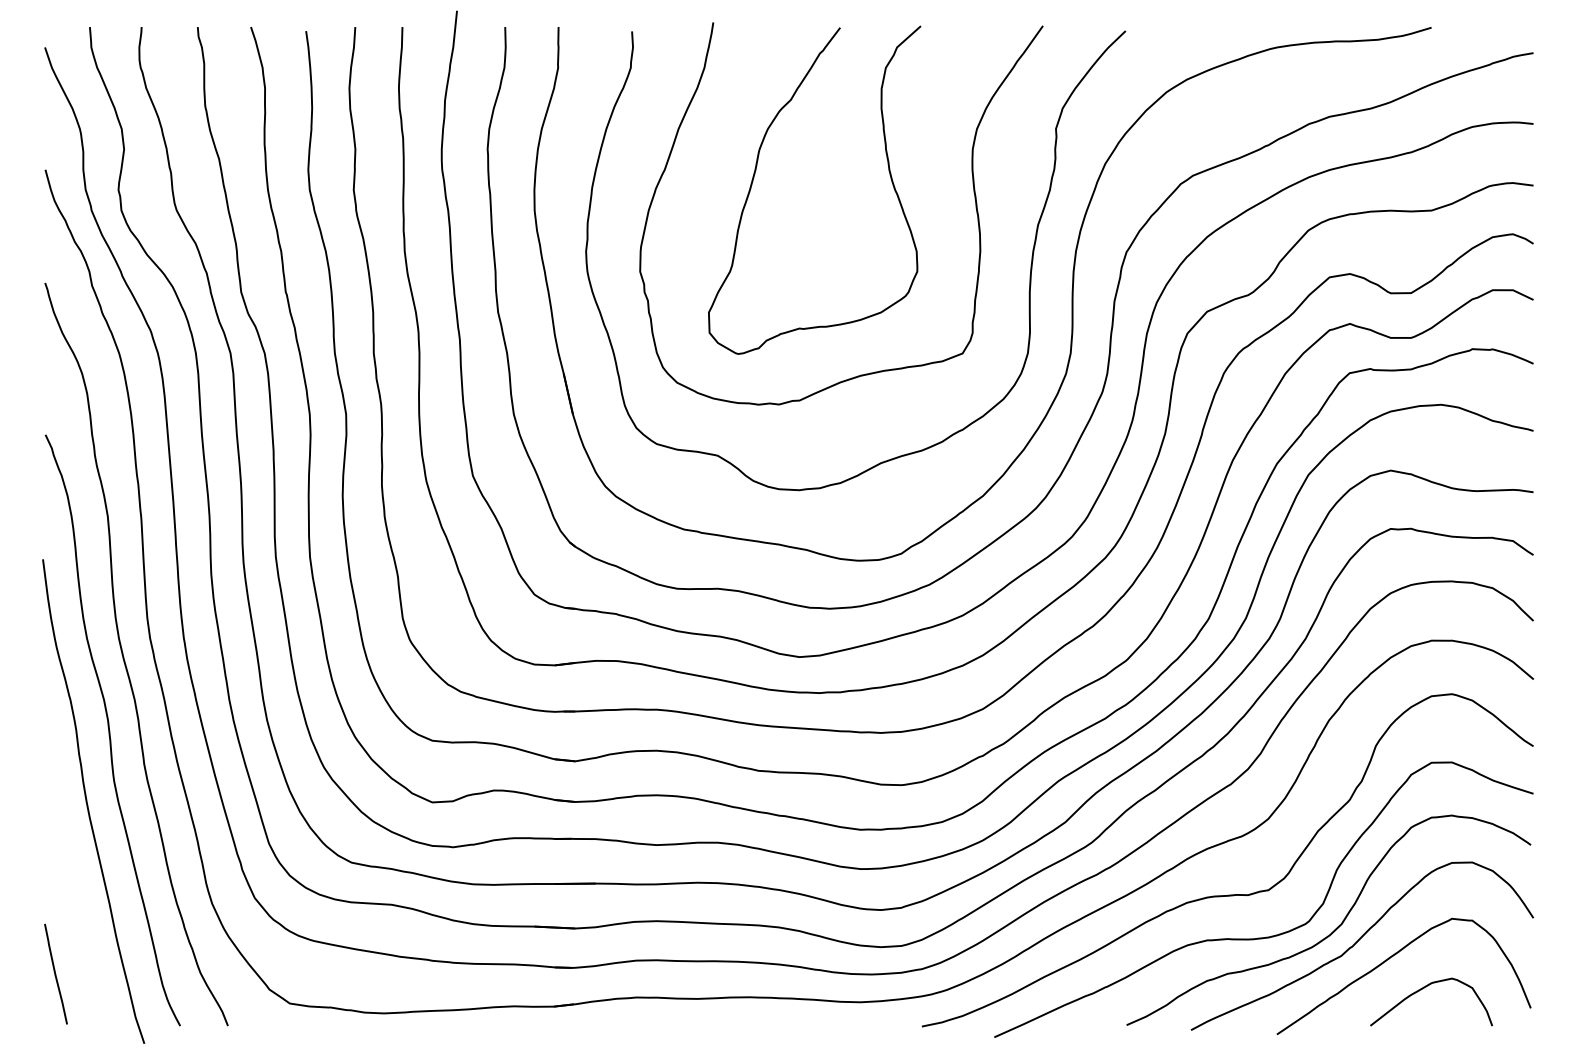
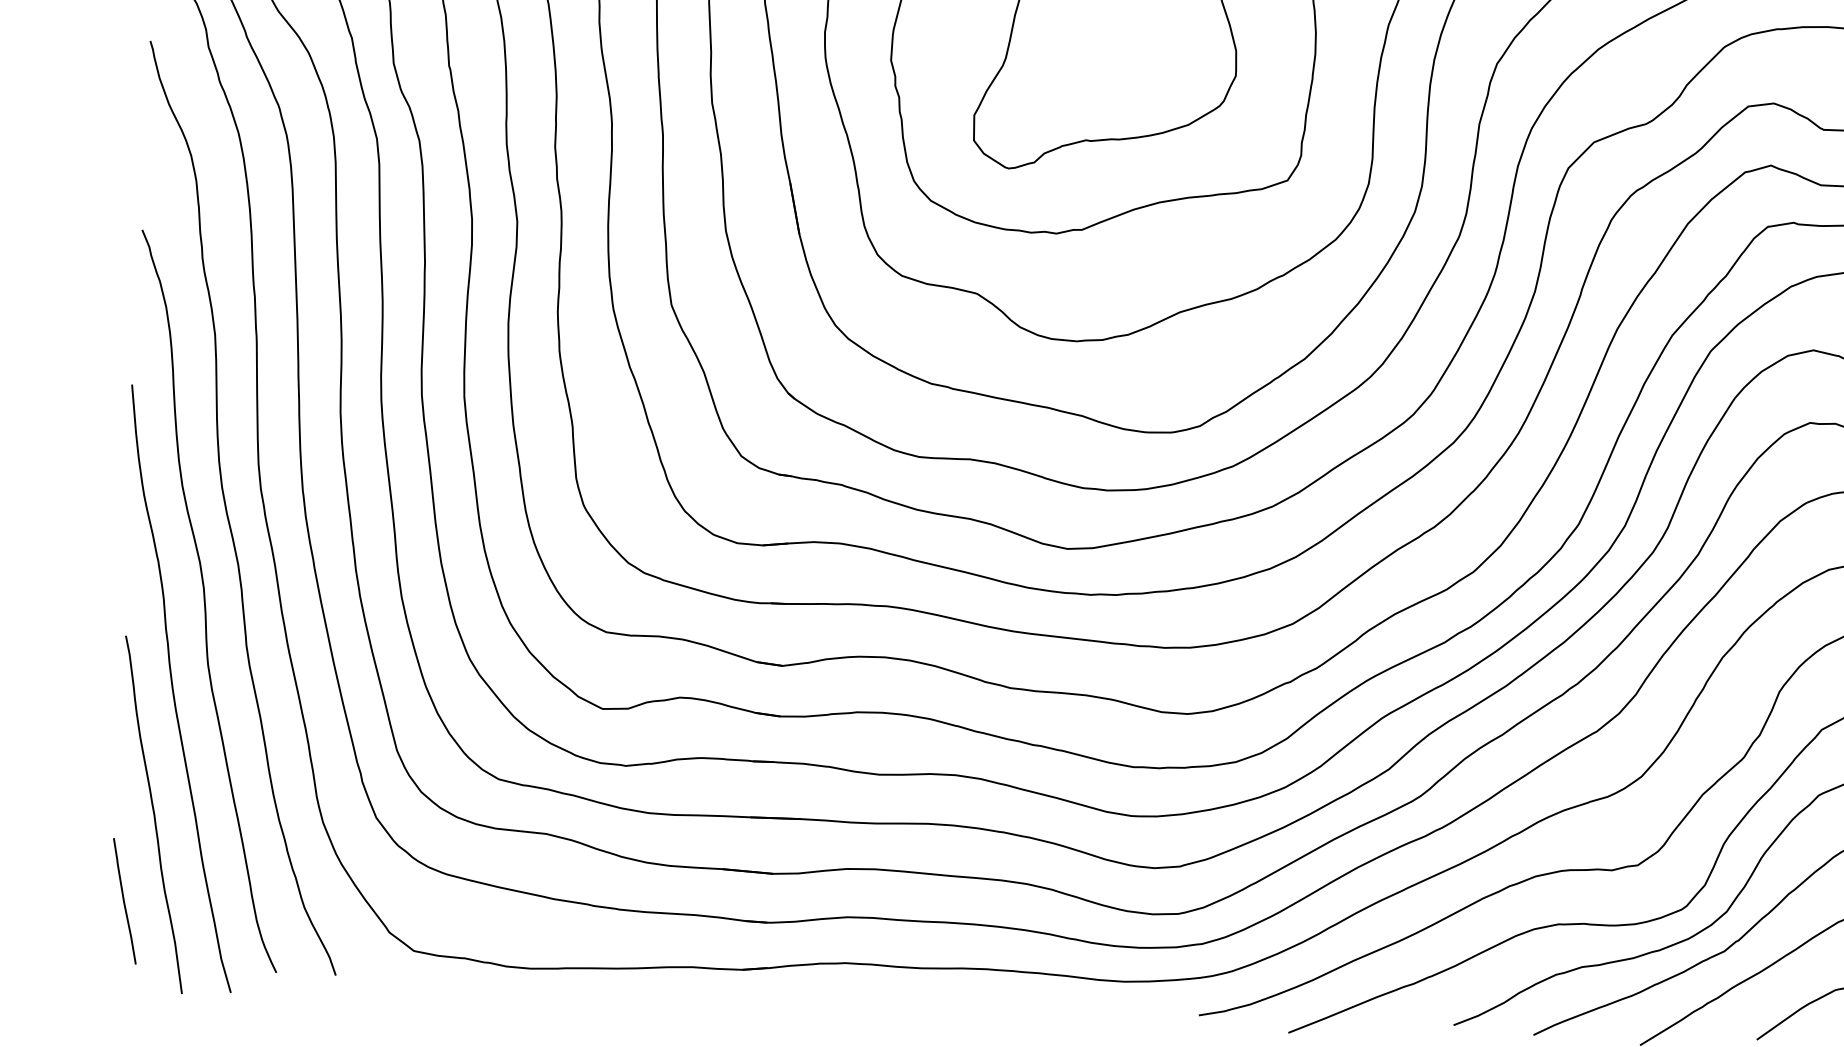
curve: (75, 903) -> (153, 814), added

